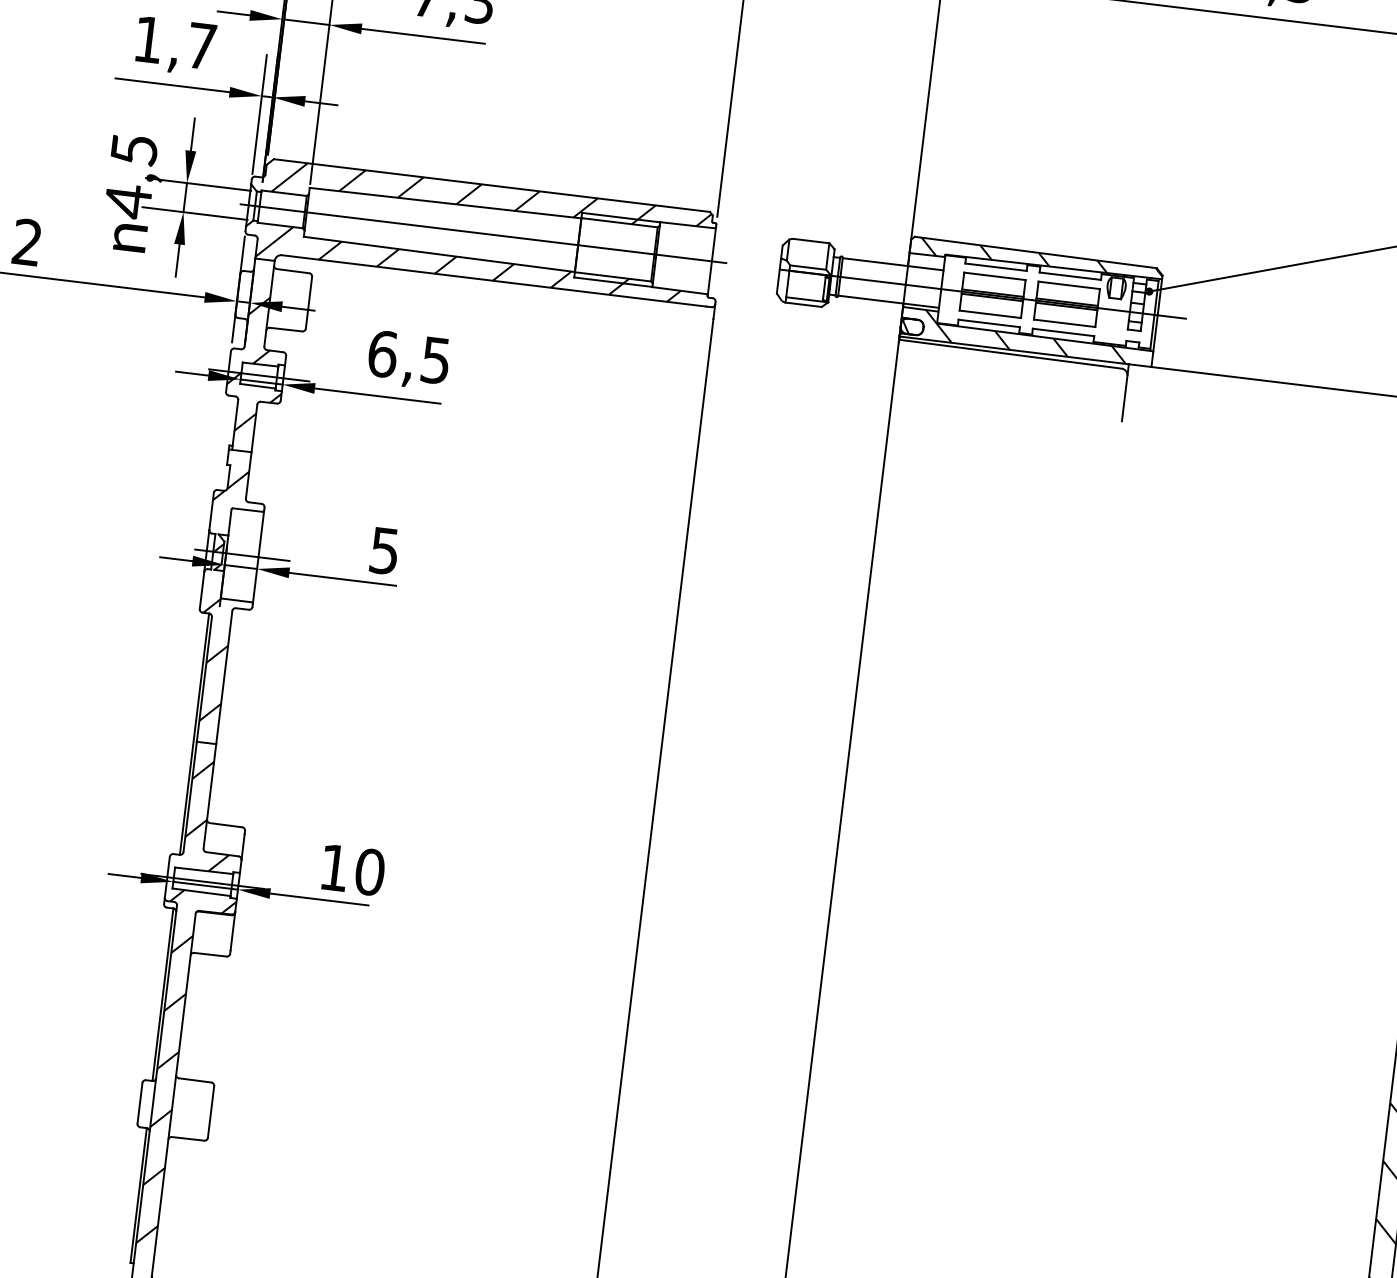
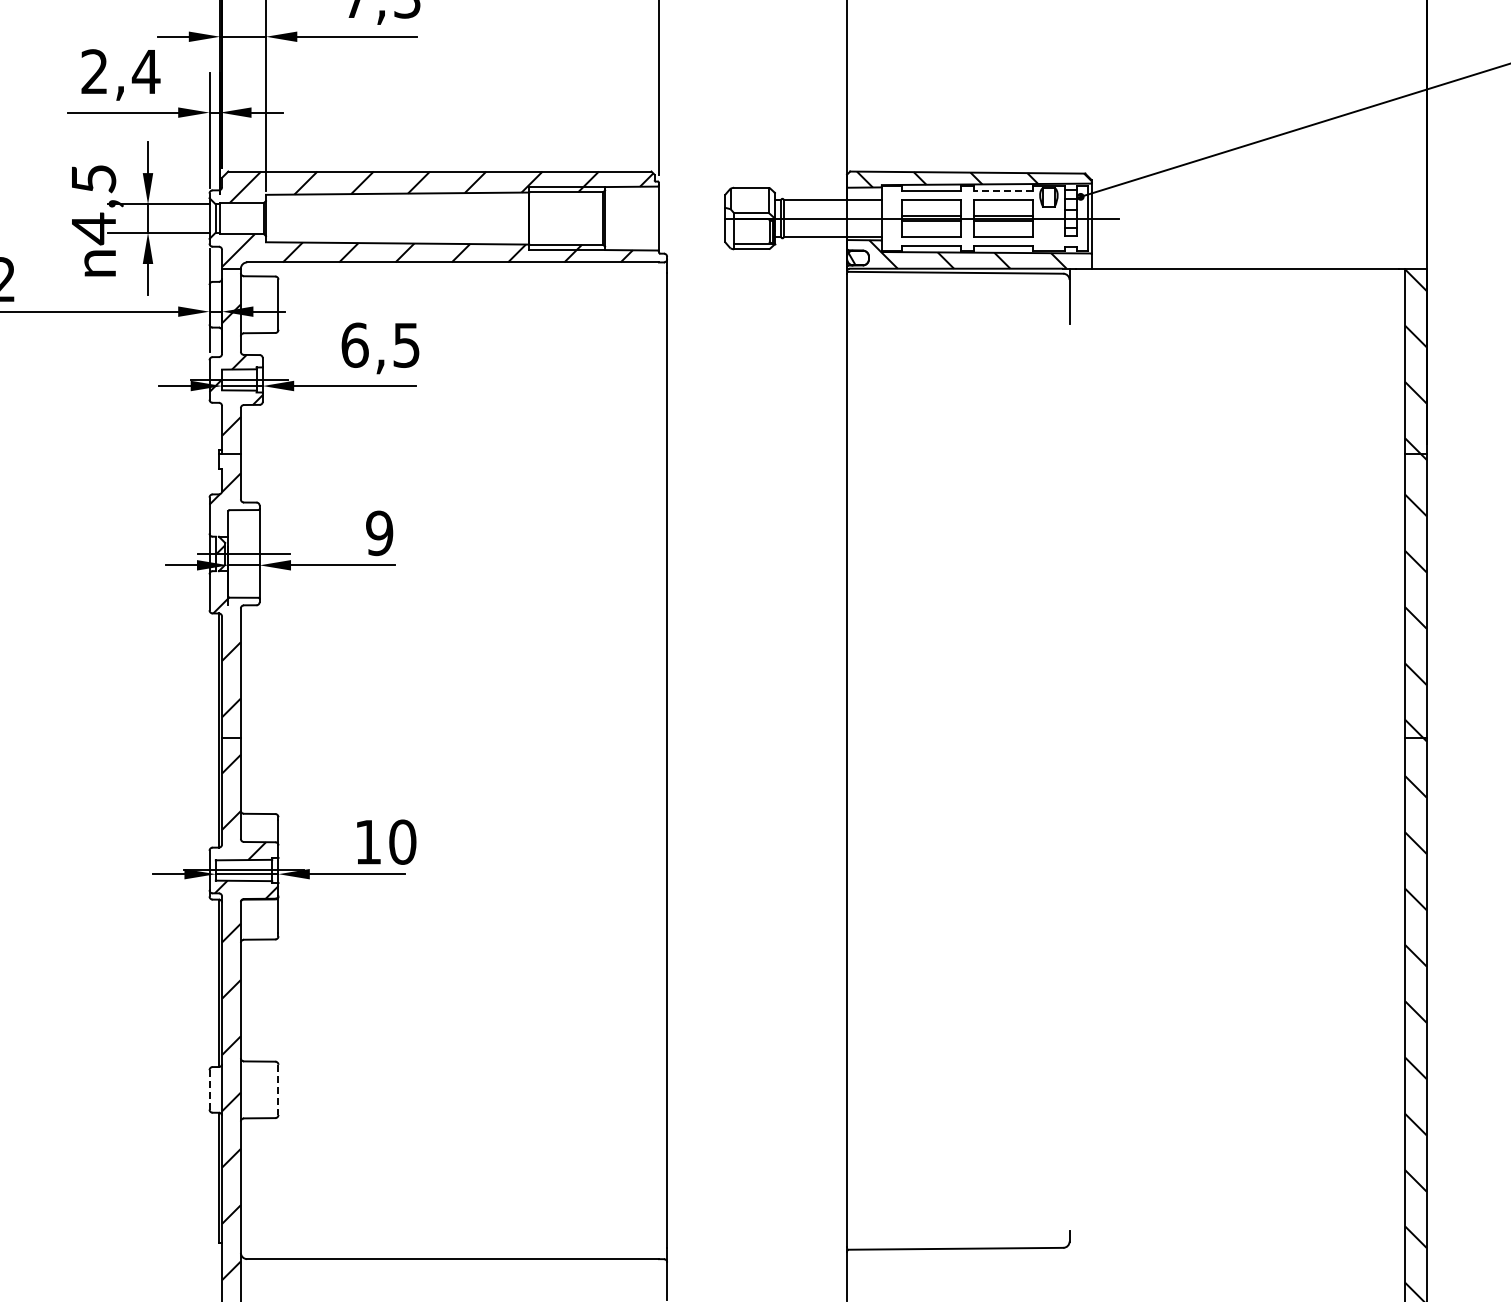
text: (175, 42) -> (120, 71), 1,7 -> 2,4
line: (482, 233) -> (436, 218), removed
line: (1070, 276) -> (1003, 191), solid -> dashed
text: (384, 550) -> (379, 532), 5 -> 9
line: (139, 1102) -> (209, 1089), solid -> dashed
line: (210, 1112) -> (278, 1090), solid -> dashed

